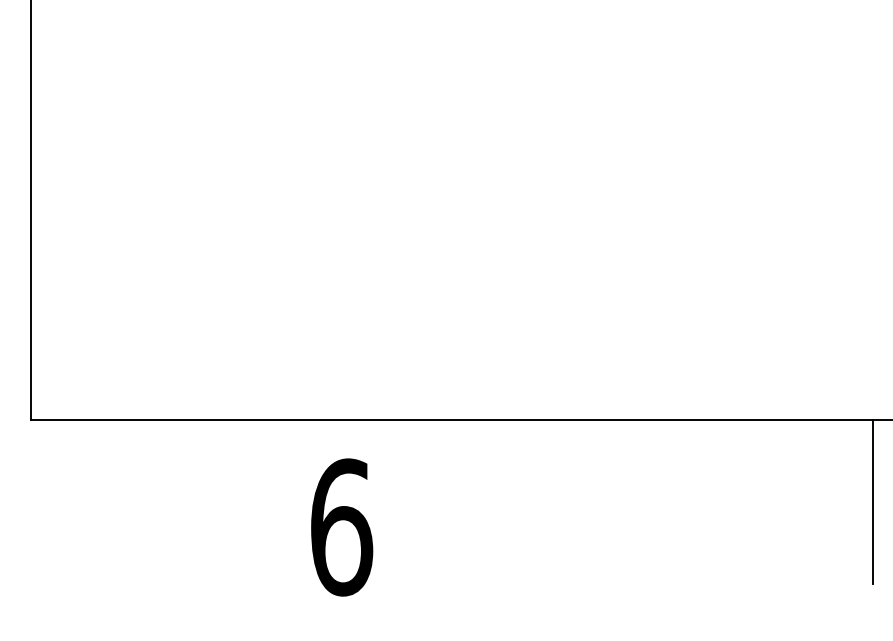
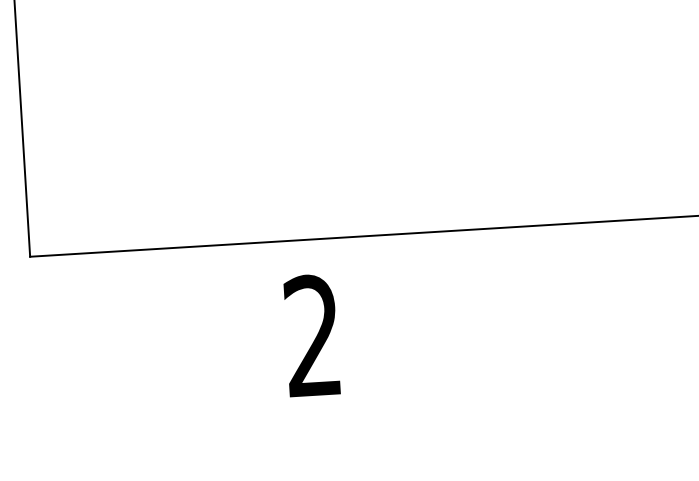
text: (342, 527) -> (313, 336), 6 -> 2

